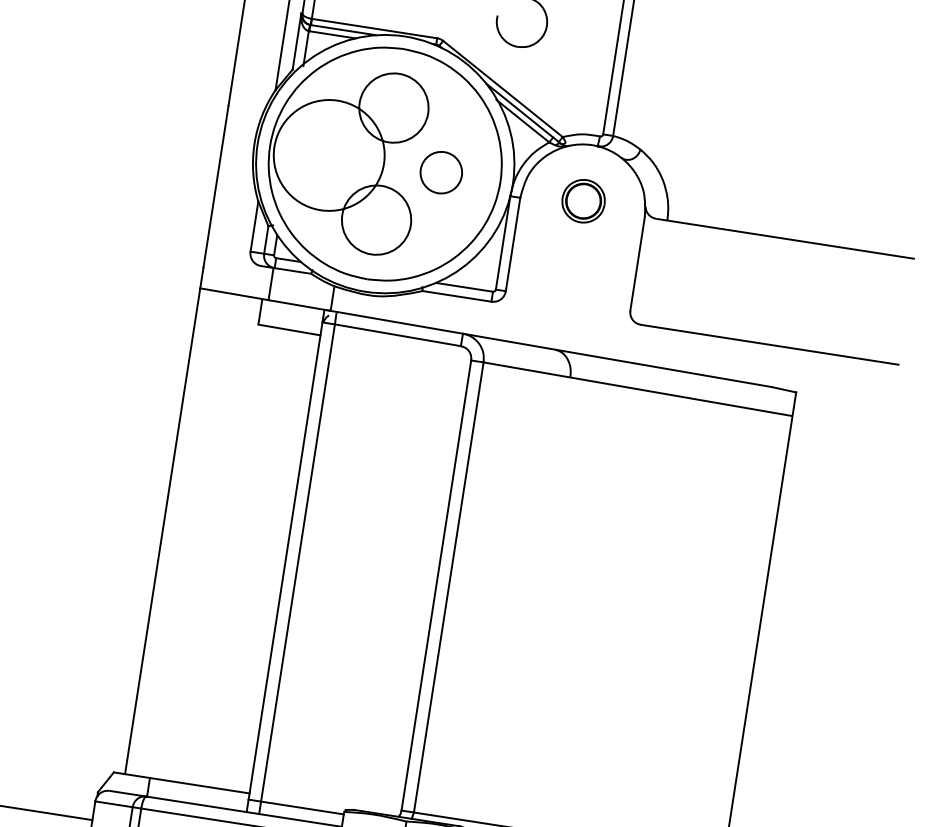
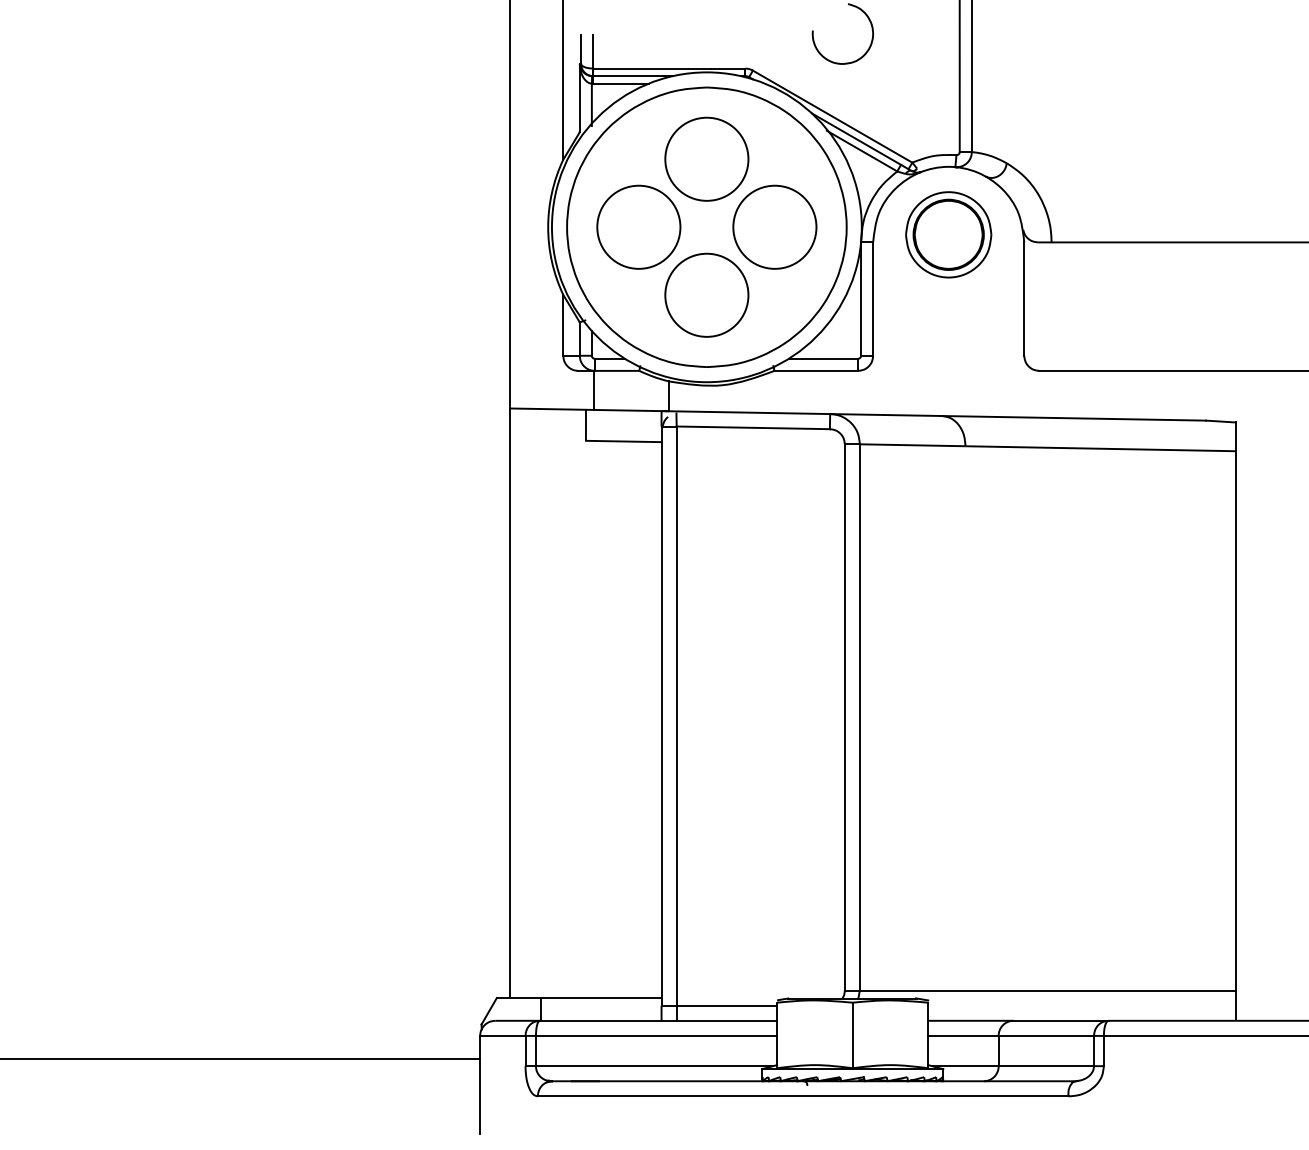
circle: (329, 154) -> (638, 226), size x0.62
circle: (441, 172) -> (774, 226), size x1.67
part: (583, 200) -> (948, 234), size x1.67

